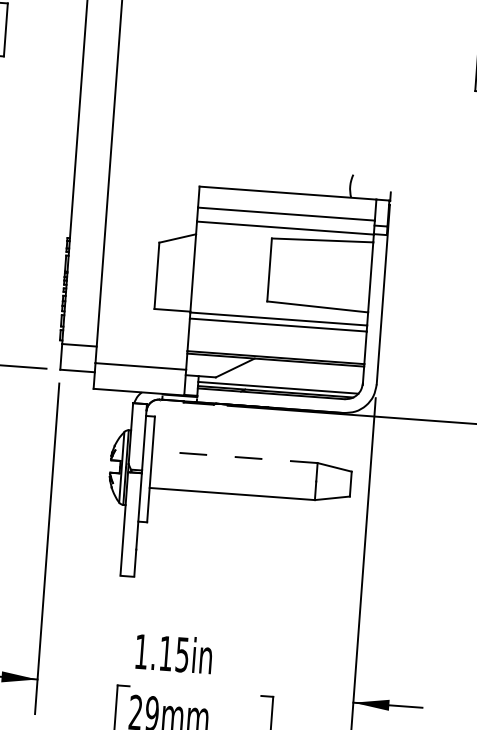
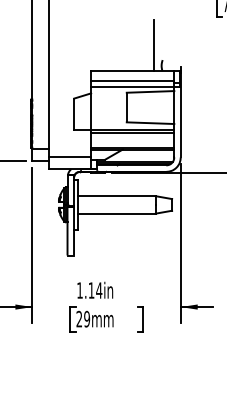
line: (338, 142) -> (154, 45), added
line: (235, 457) -> (117, 196), dashed -> solid
text: (183, 654) -> (99, 290), 1.15in -> 1.14in

